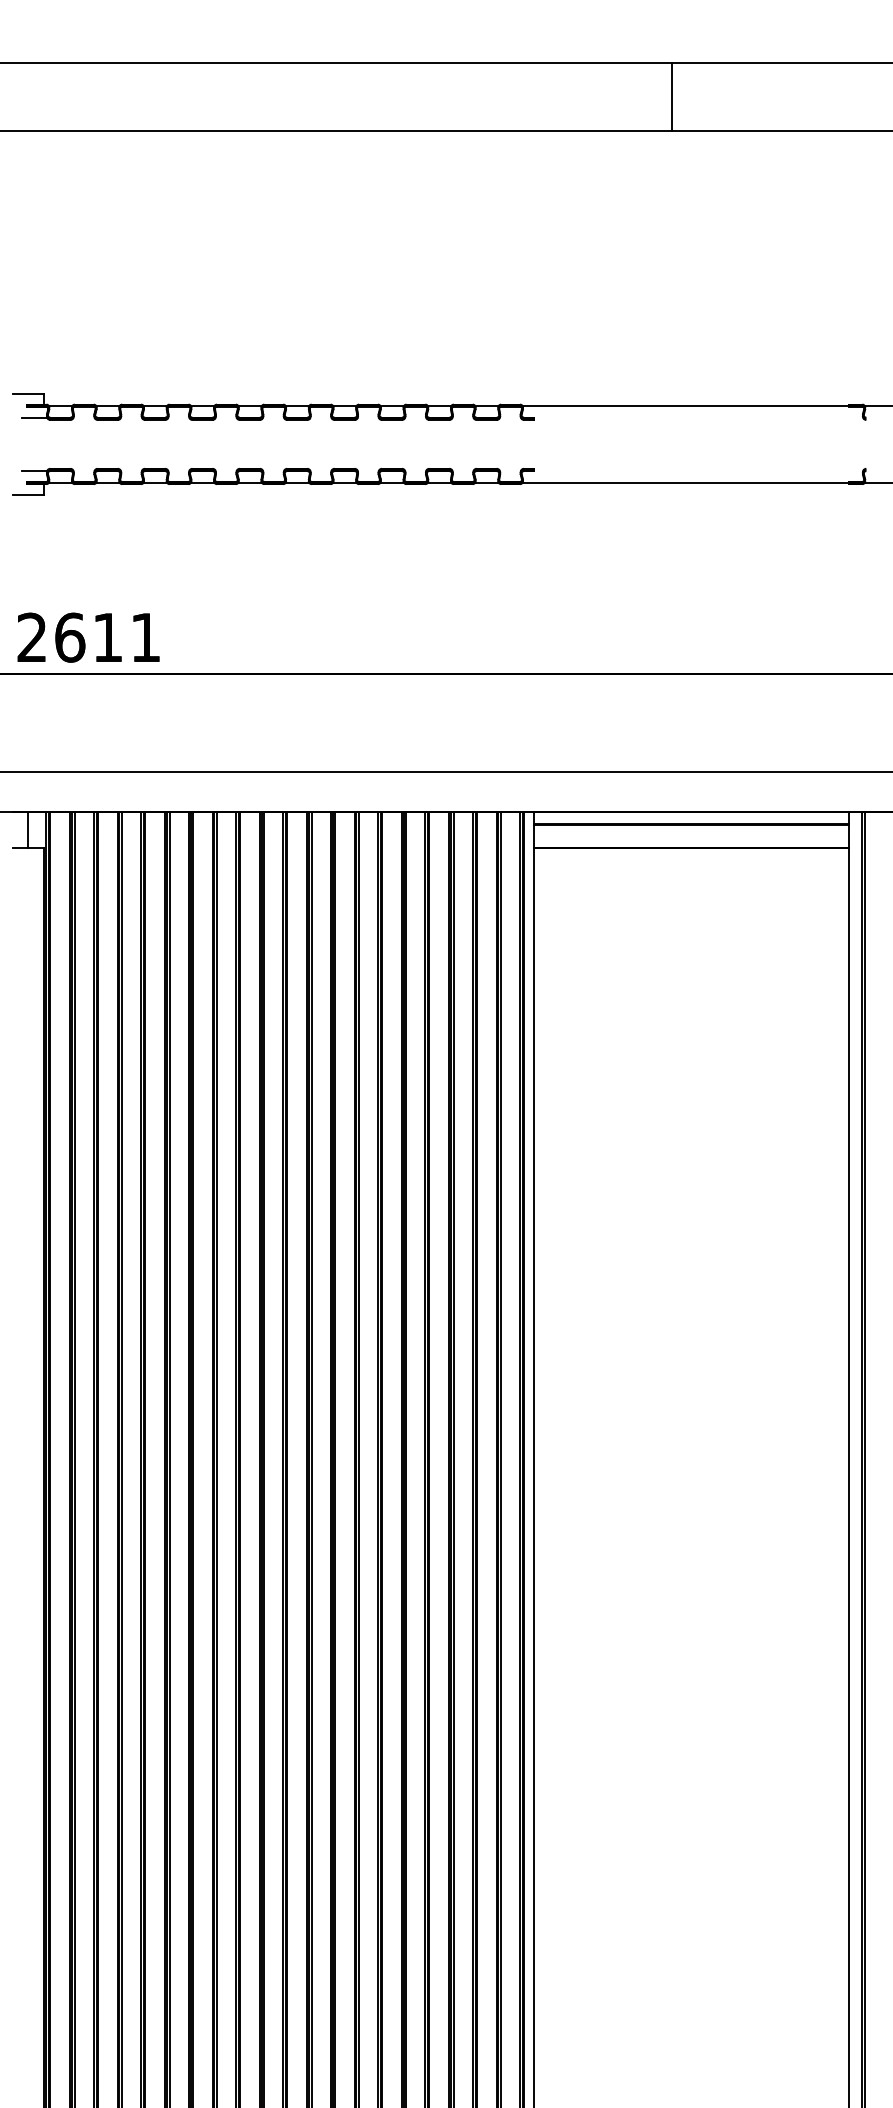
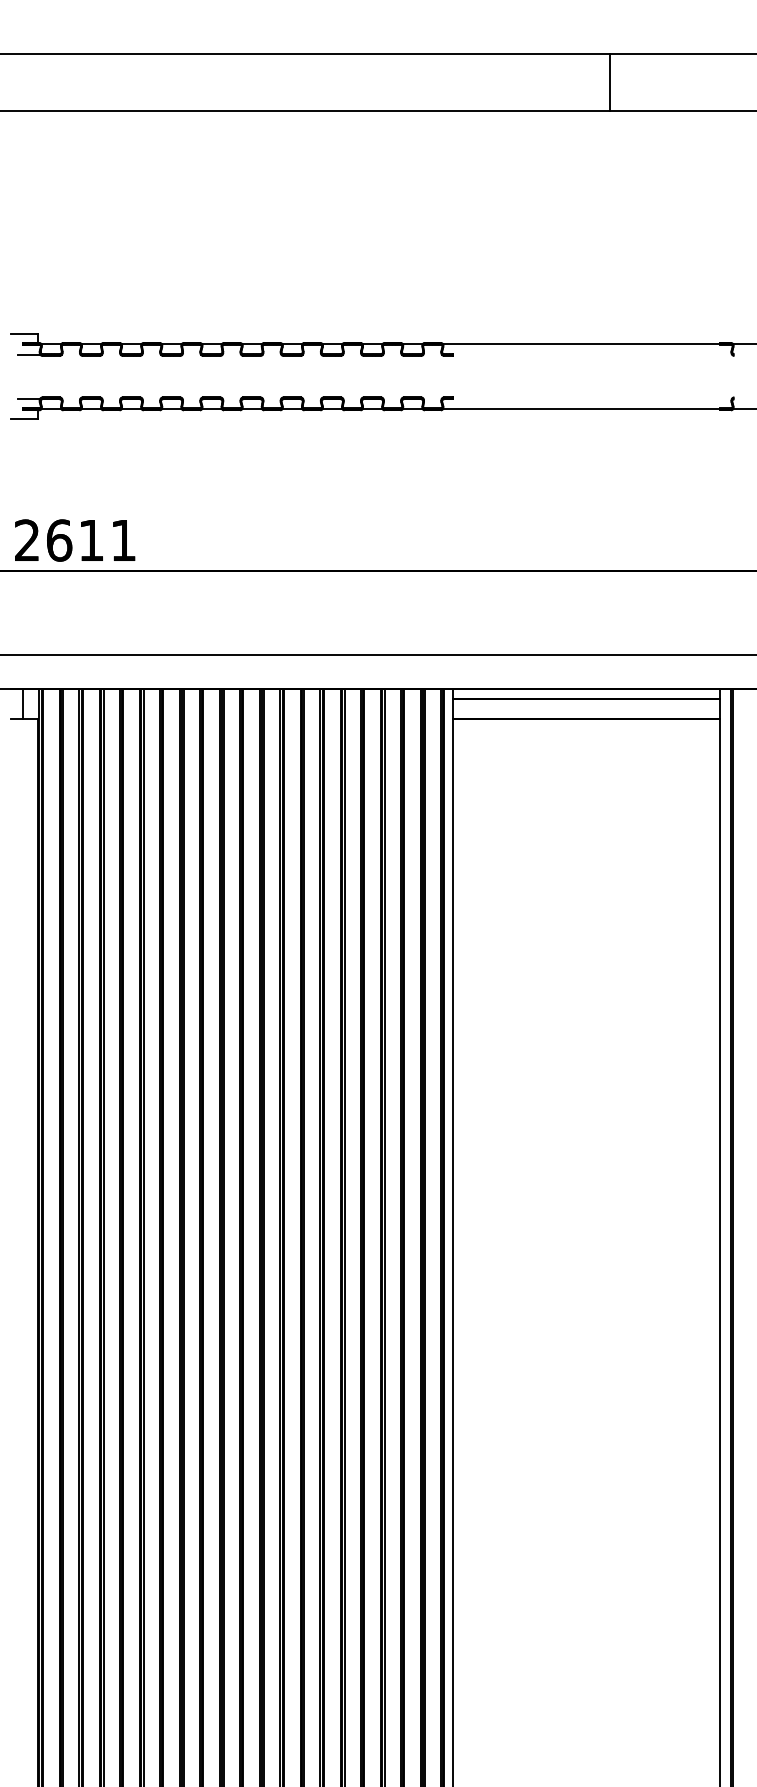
line: (672, 96) -> (610, 81), moved

